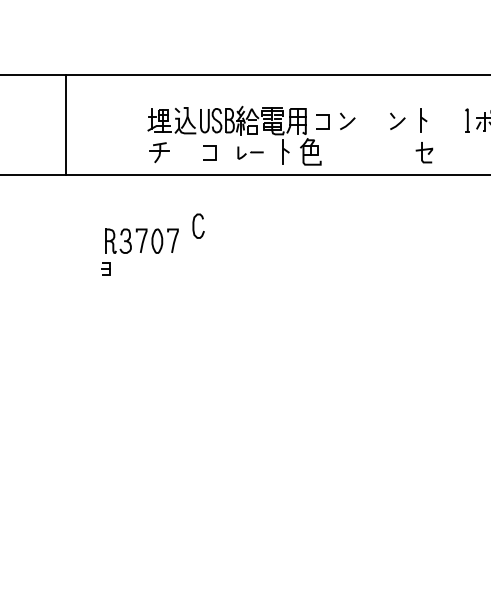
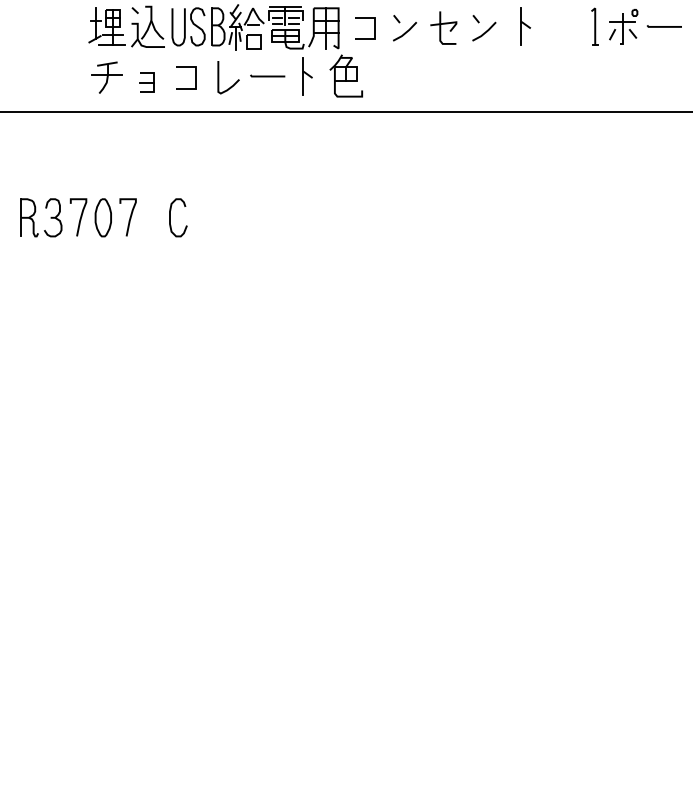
part: (250, 152) -> (250, 77), size x1.67
part: (424, 152) -> (444, 28), moved
curve: (194, 225) -> (171, 216), moved
part: (105, 268) -> (146, 82), moved

